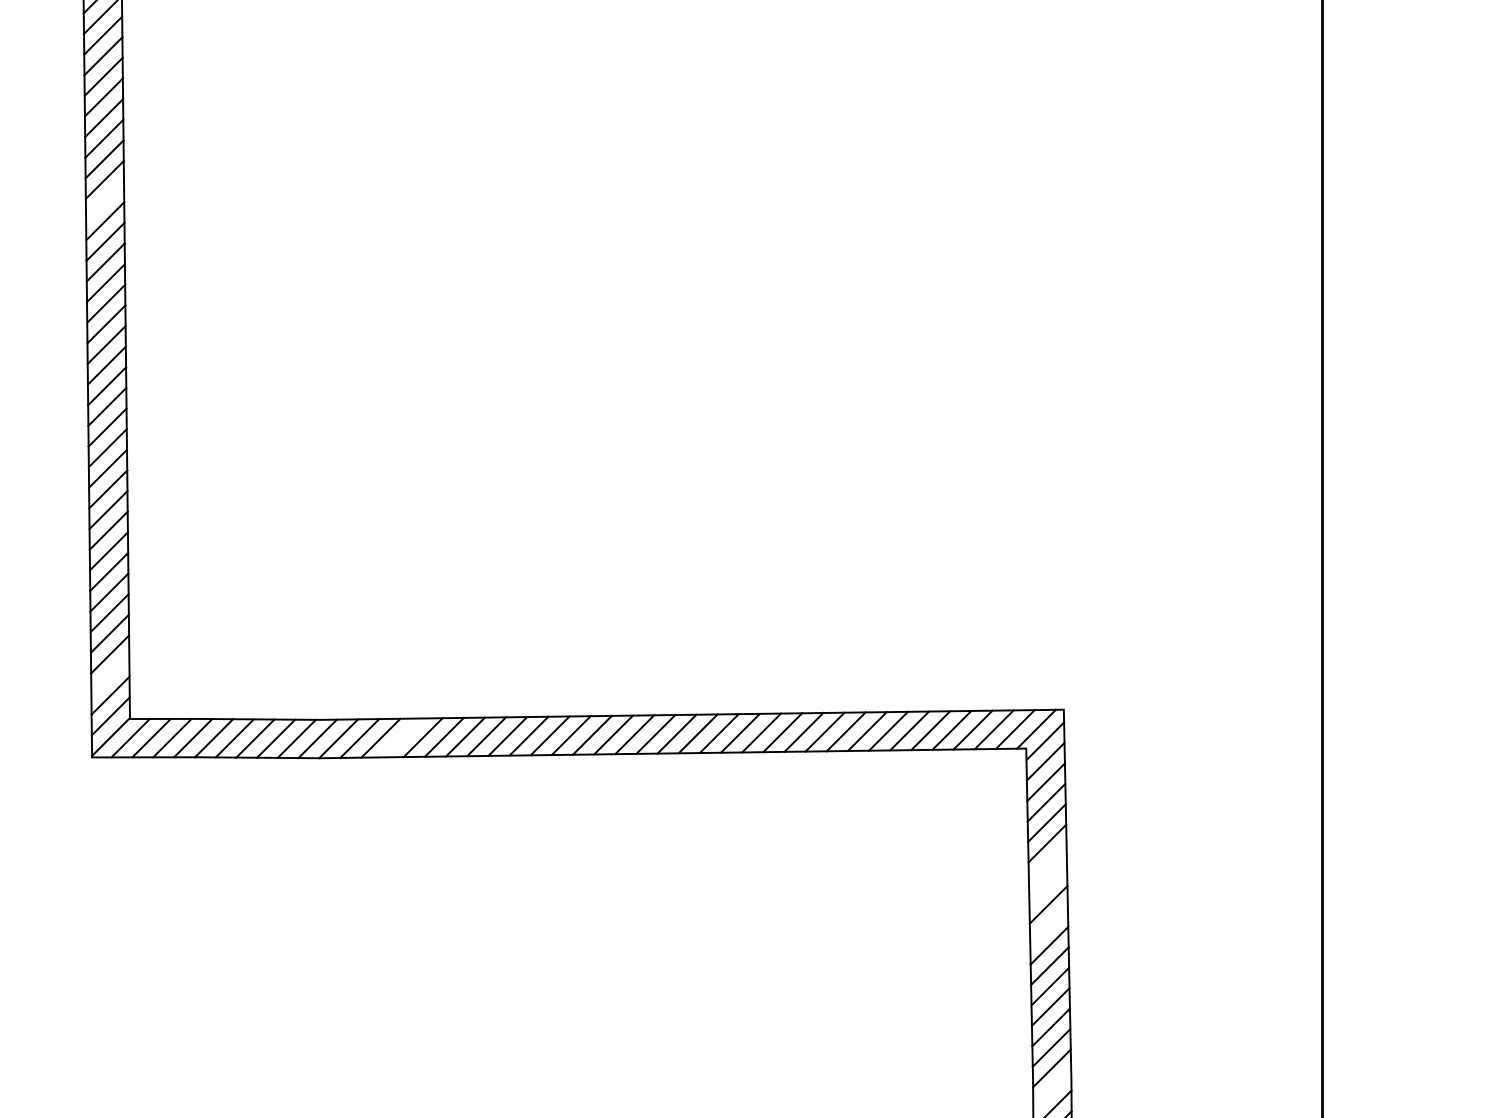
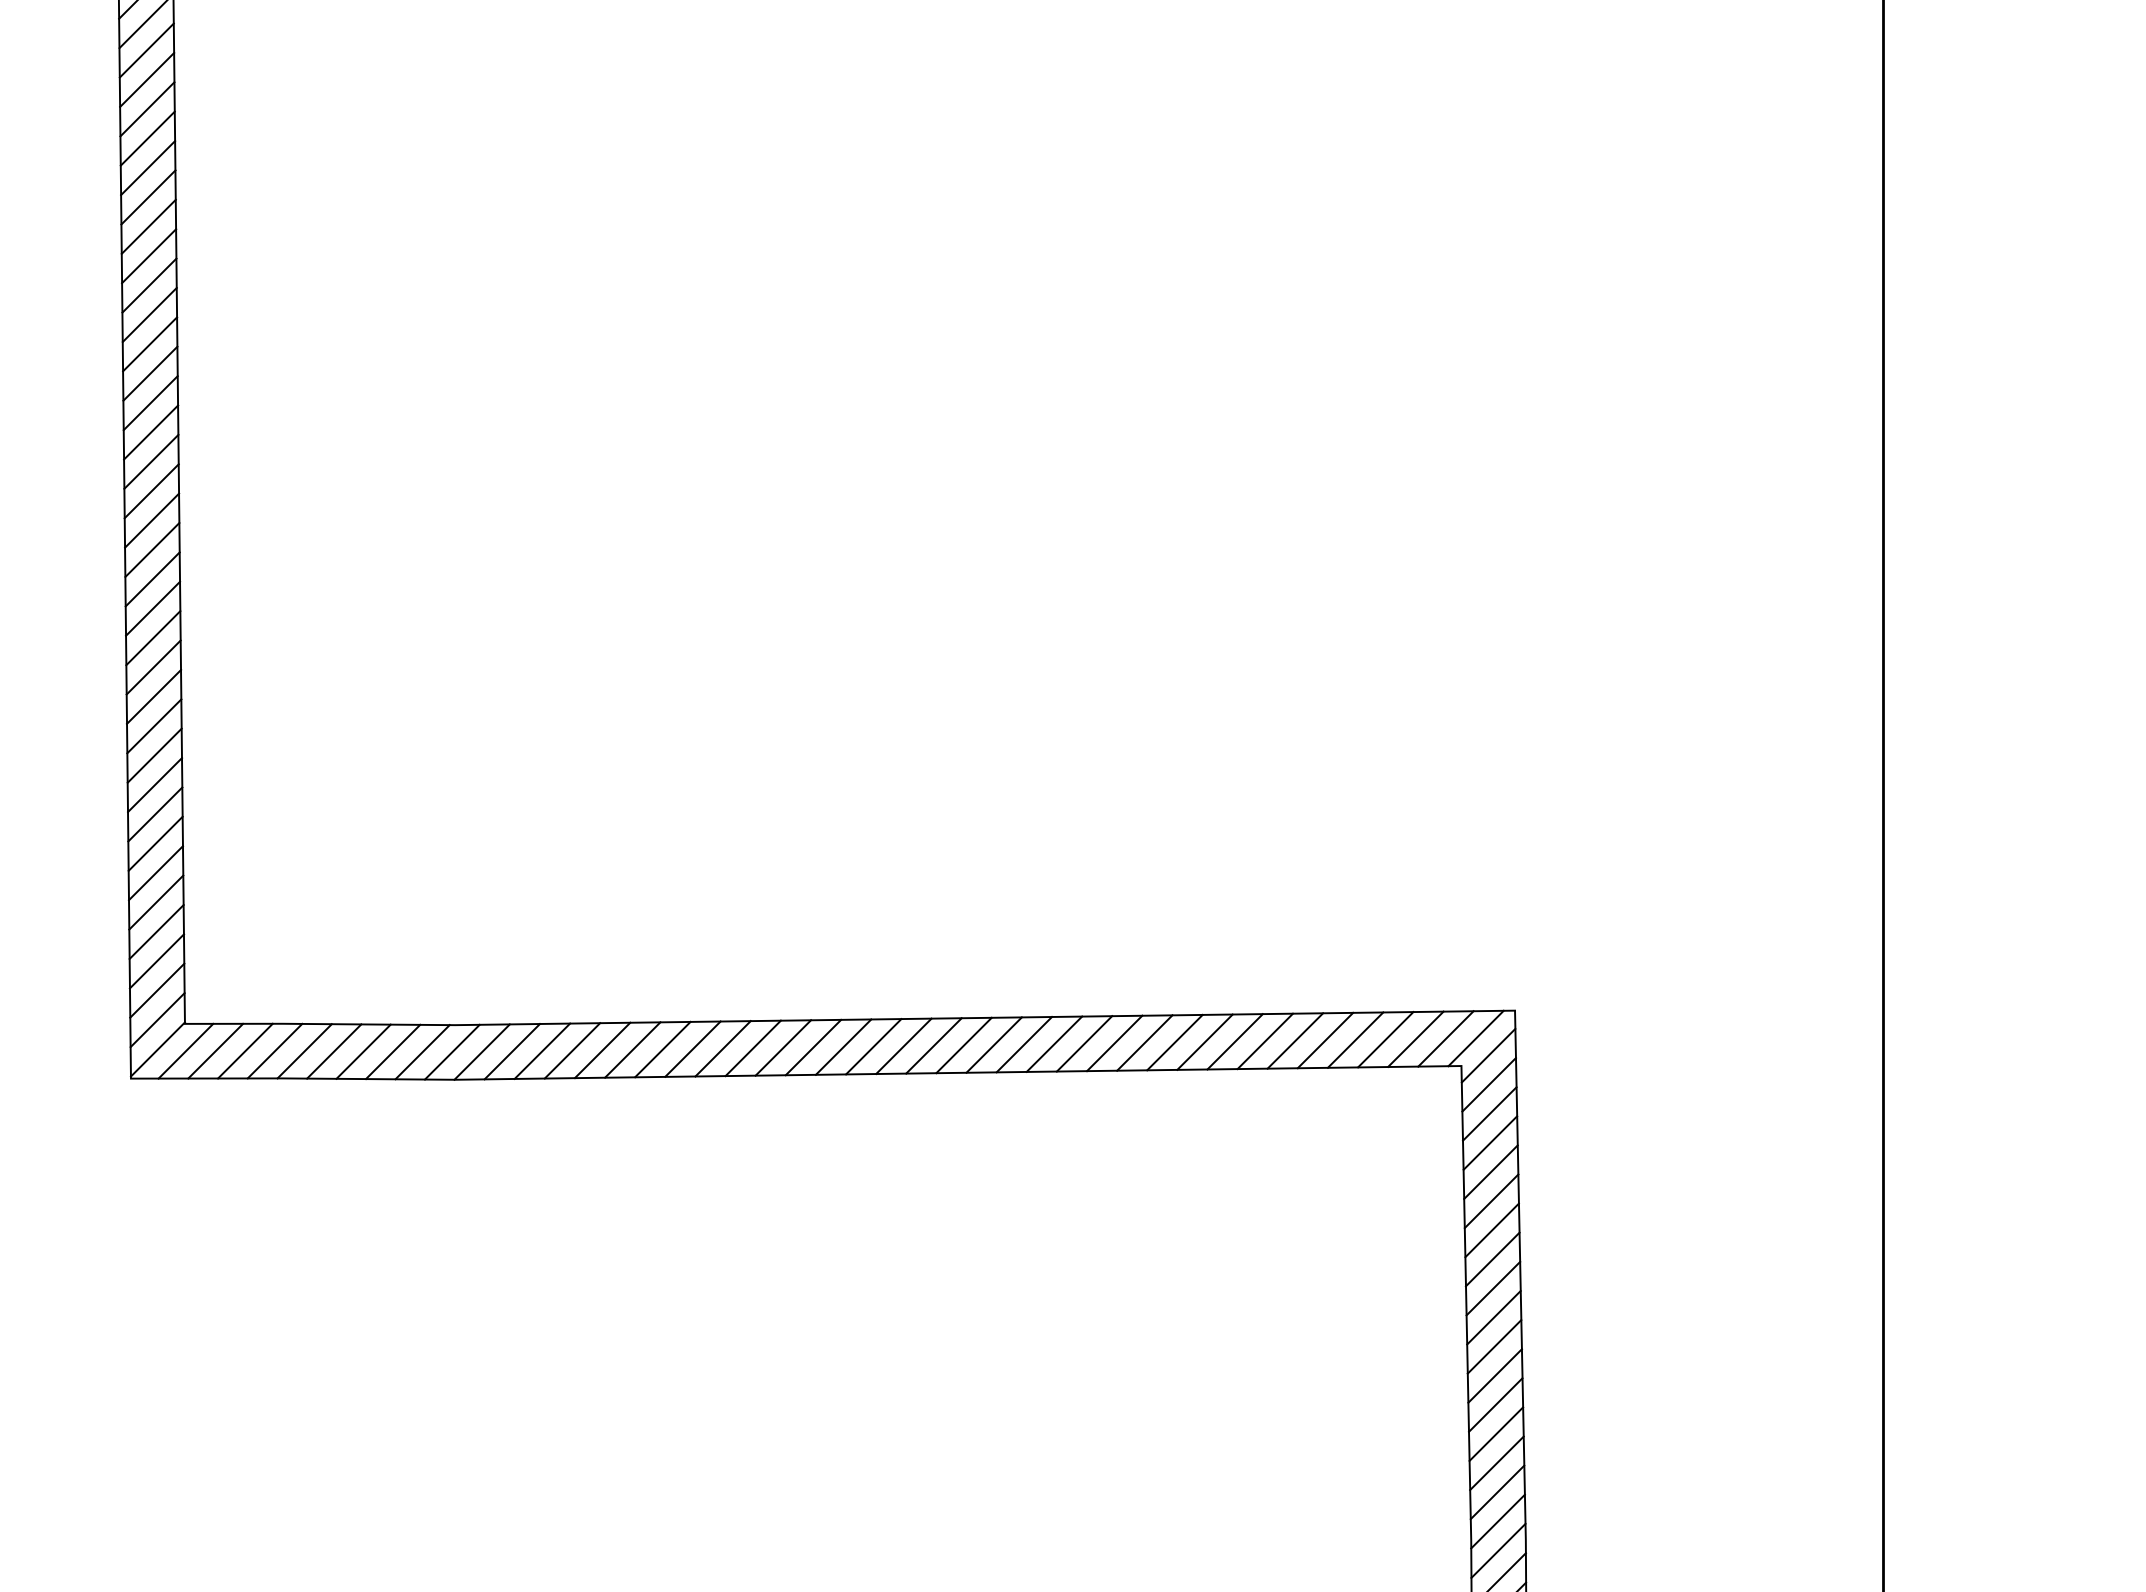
line: (105, 200) -> (149, 285), added
line: (110, 675) -> (156, 961), added
line: (402, 737) -> (572, 1050), added
line: (1047, 864) -> (1491, 1230), added
line: (1048, 884) -> (1492, 1259), added
line: (1048, 925) -> (1493, 1317), added
line: (1052, 1088) -> (1498, 1550), added

